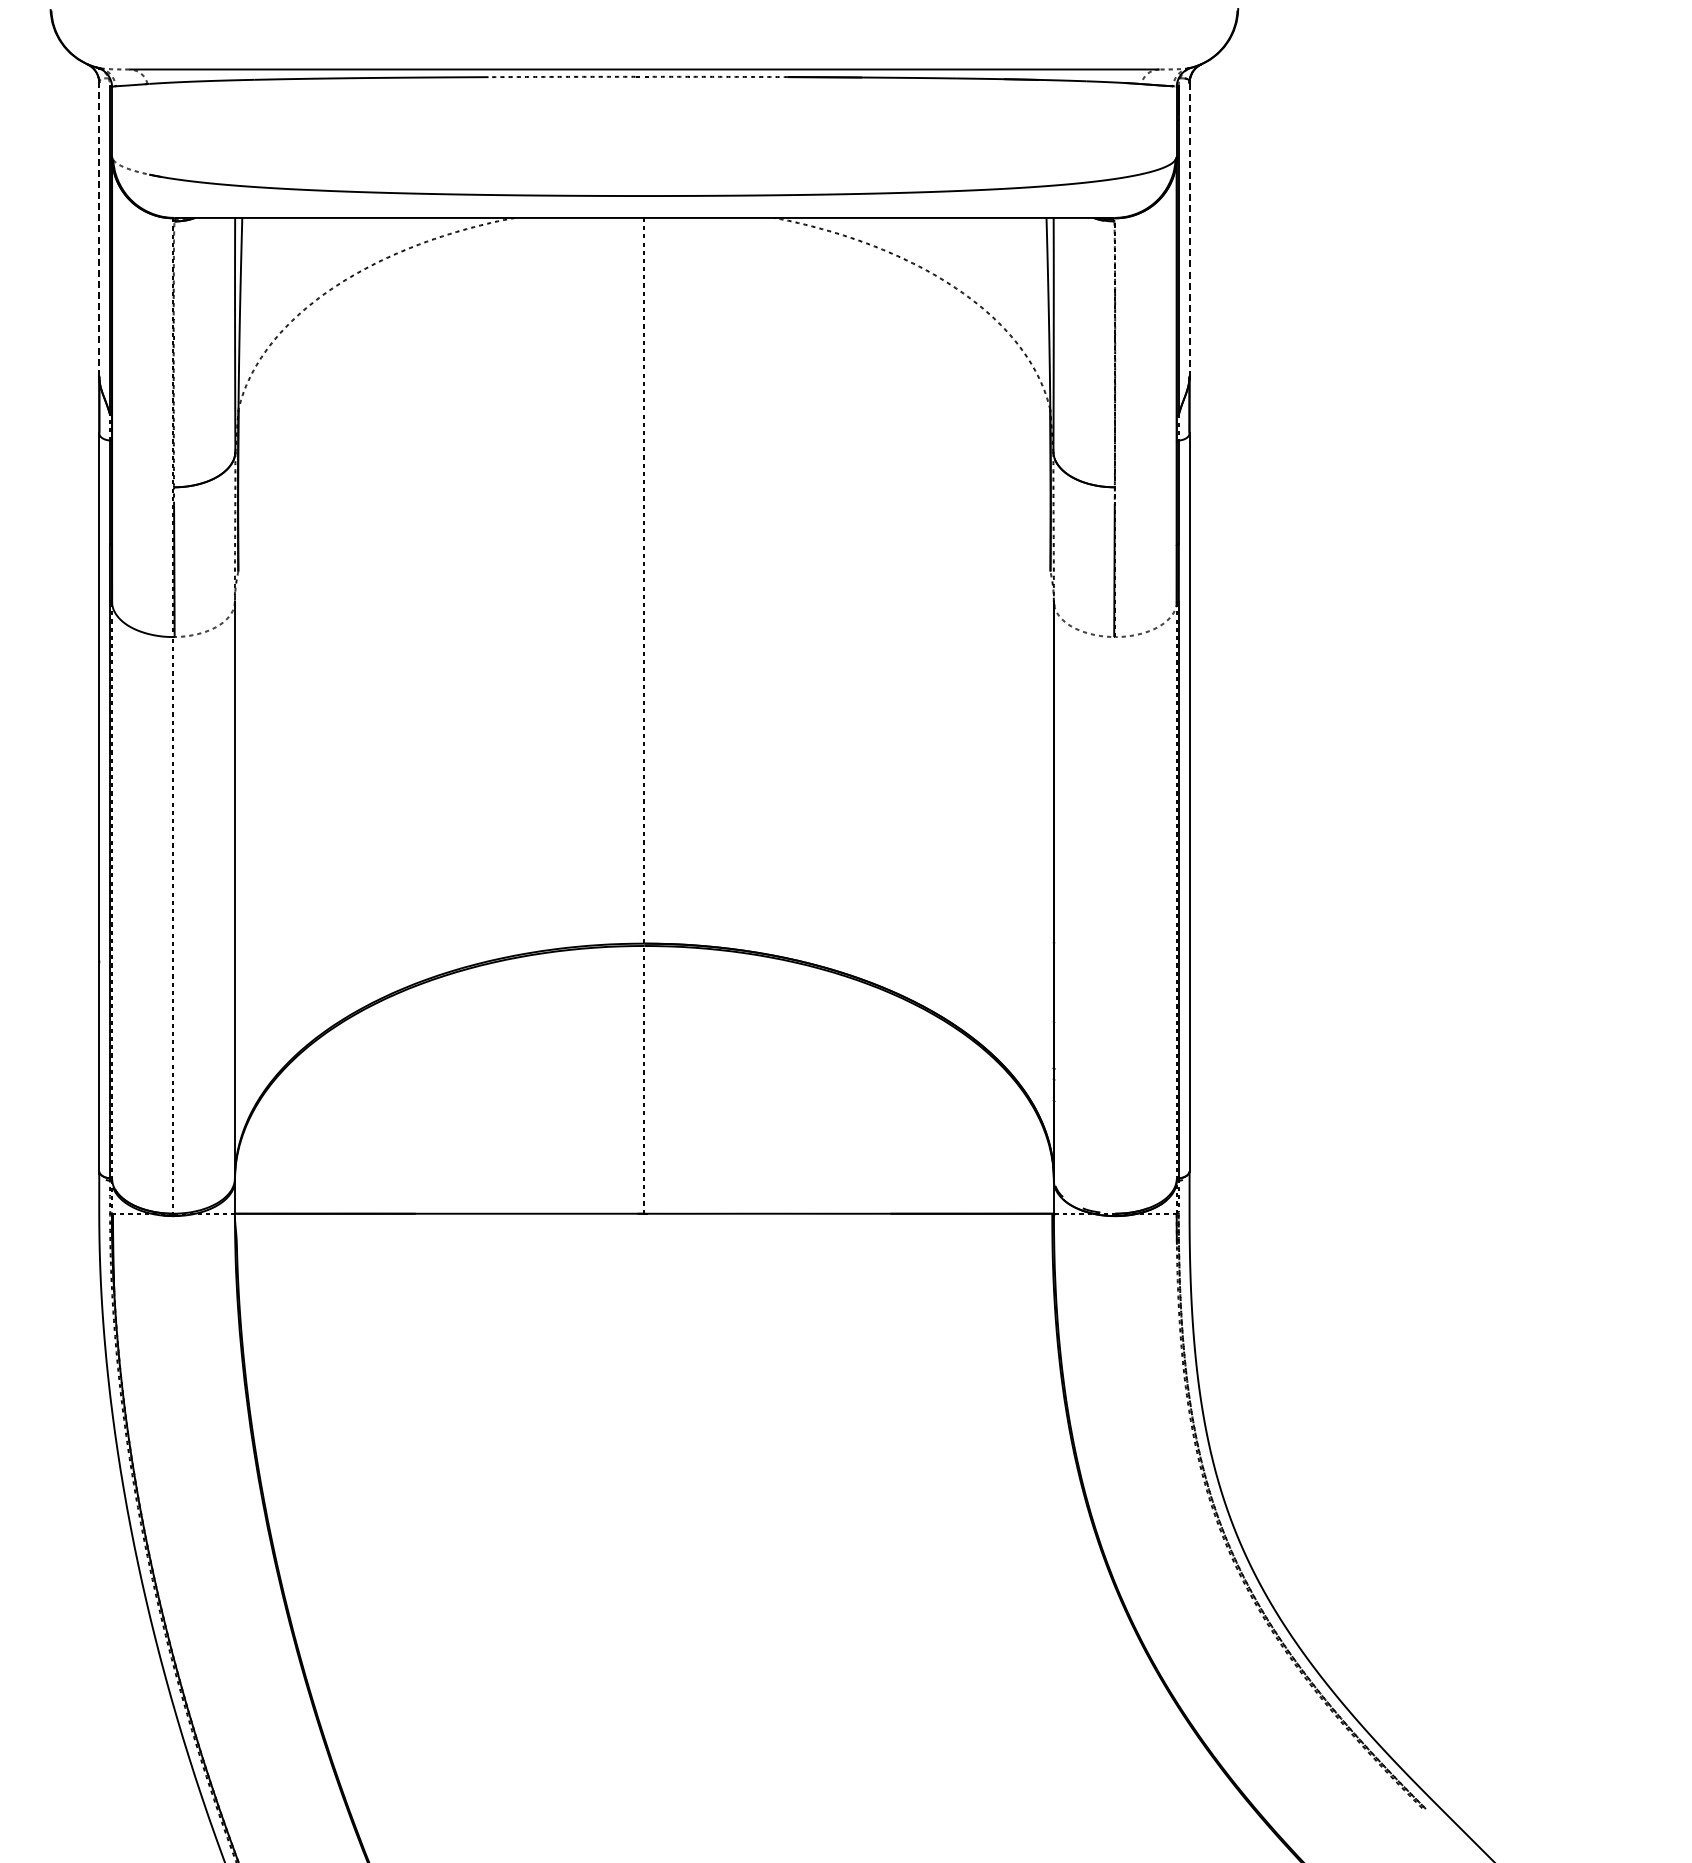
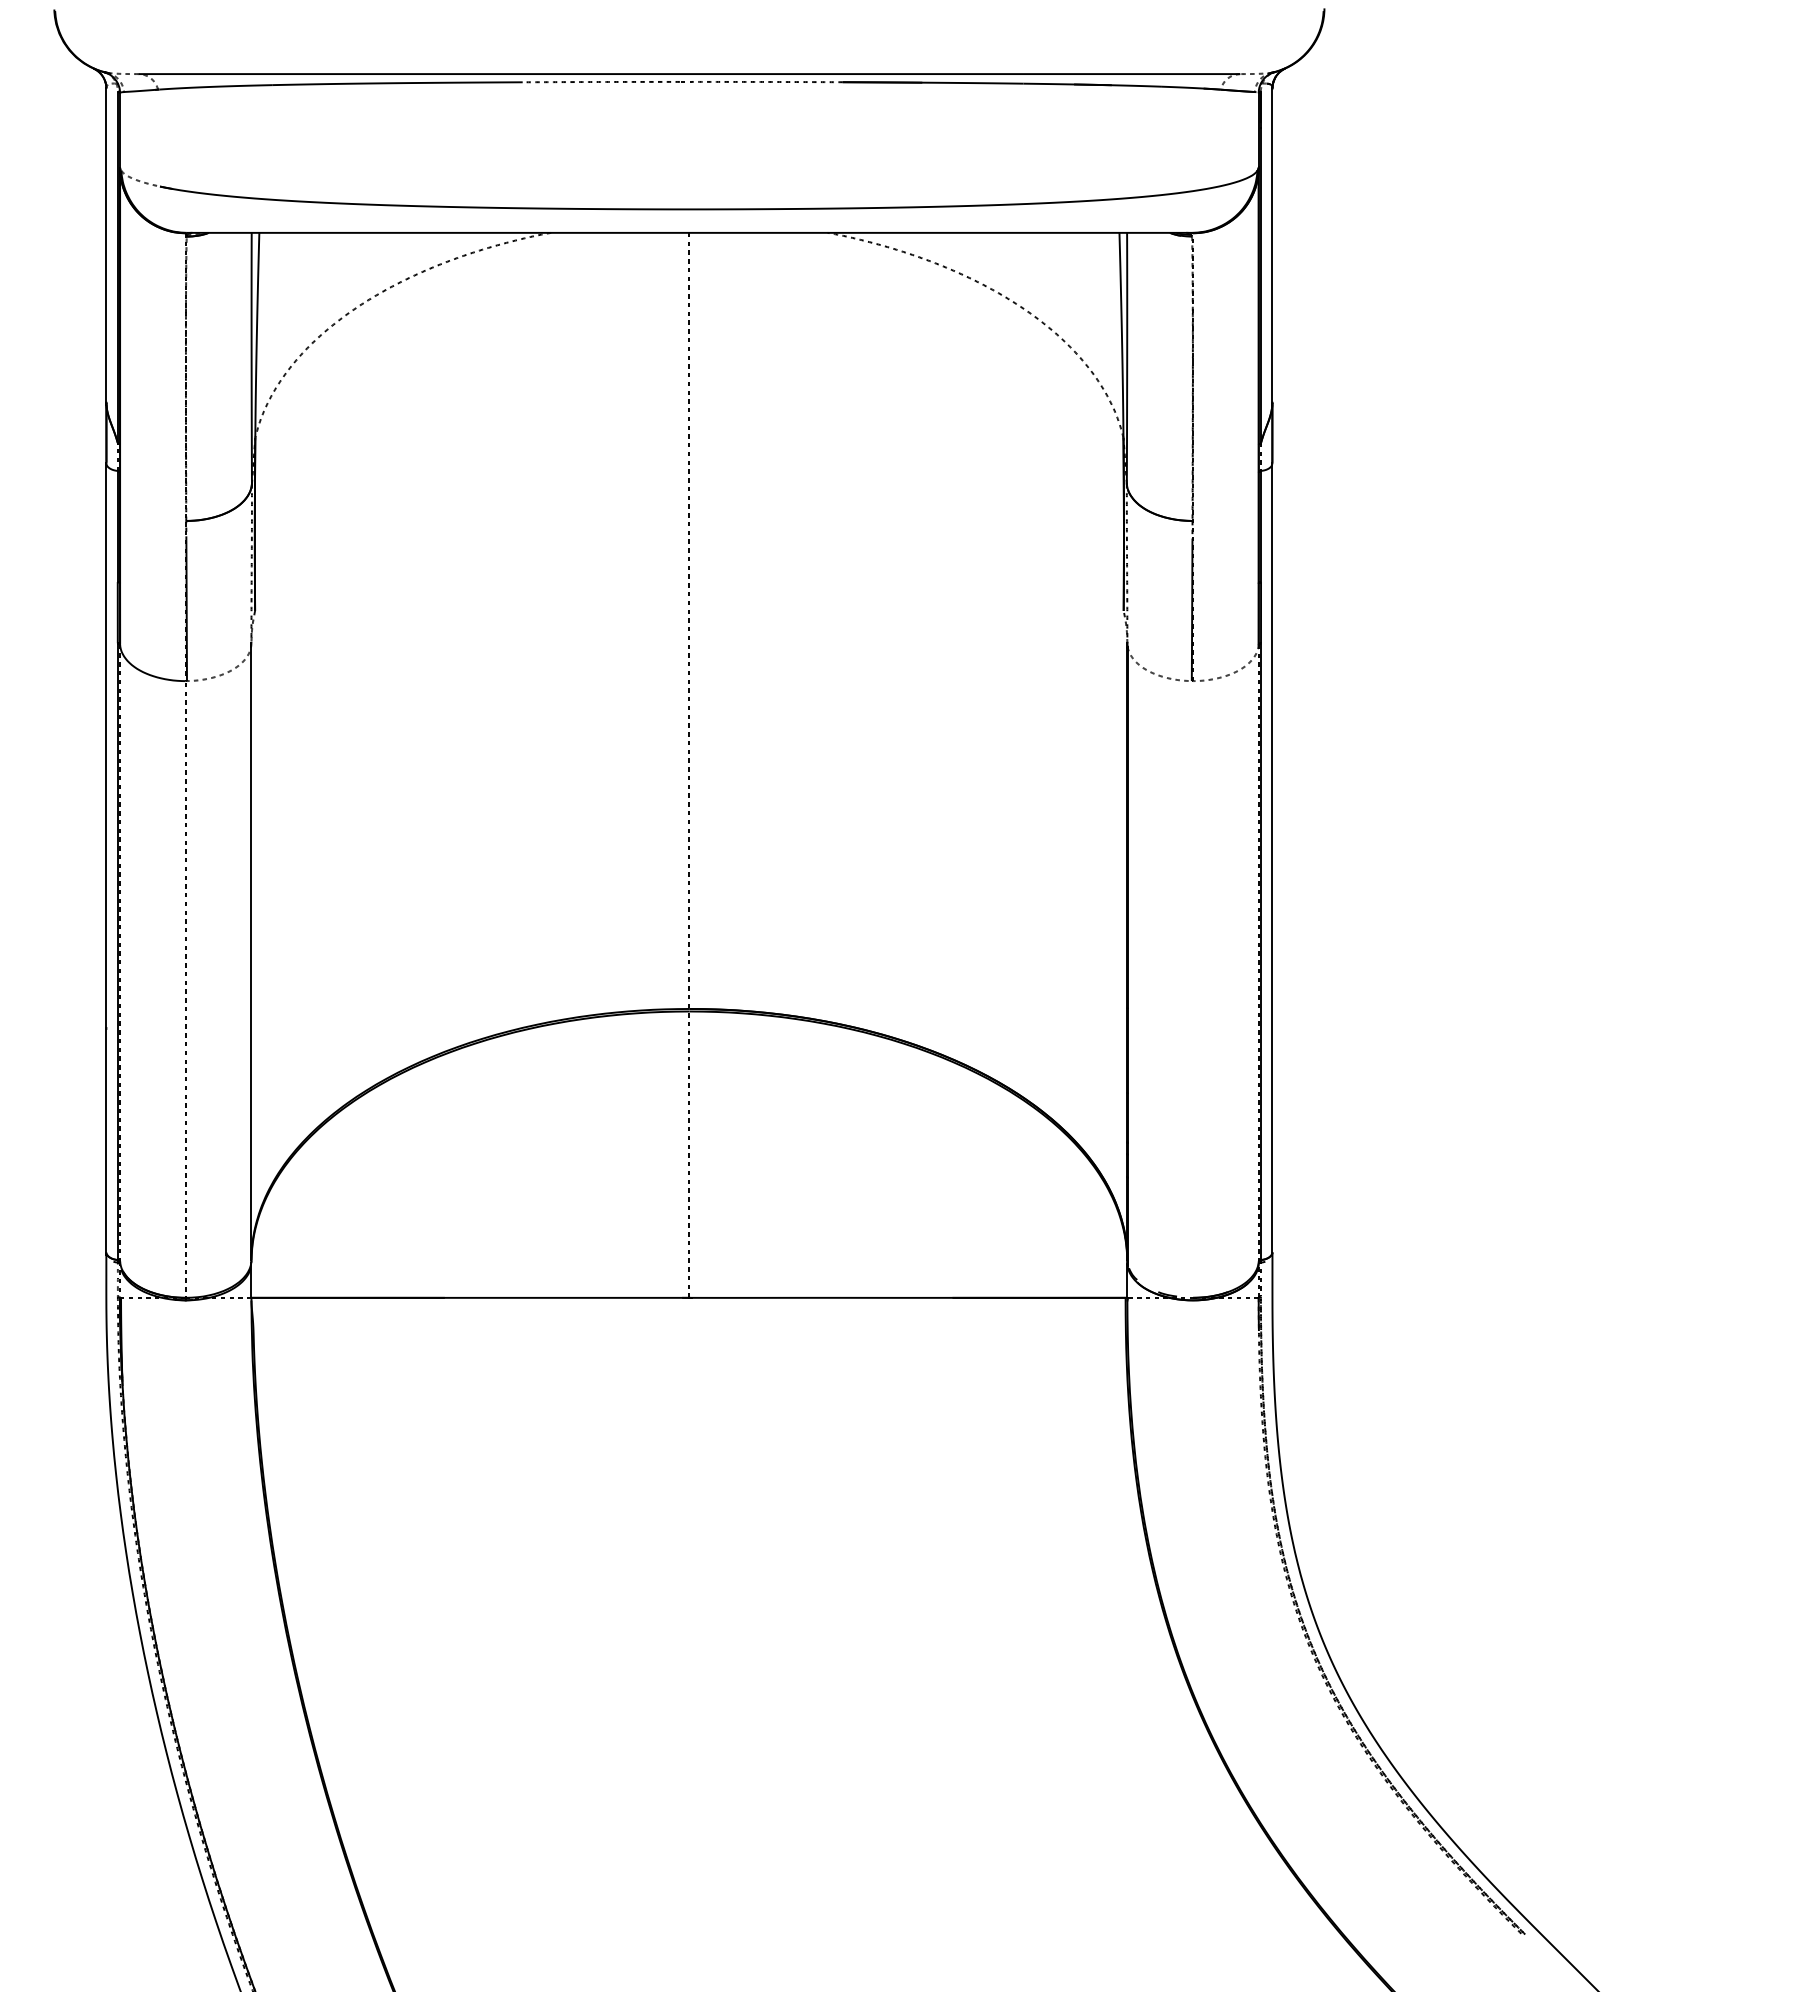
line: (99, 229) -> (106, 245), dashed -> solid
line: (1189, 229) -> (1272, 245), dashed -> solid

